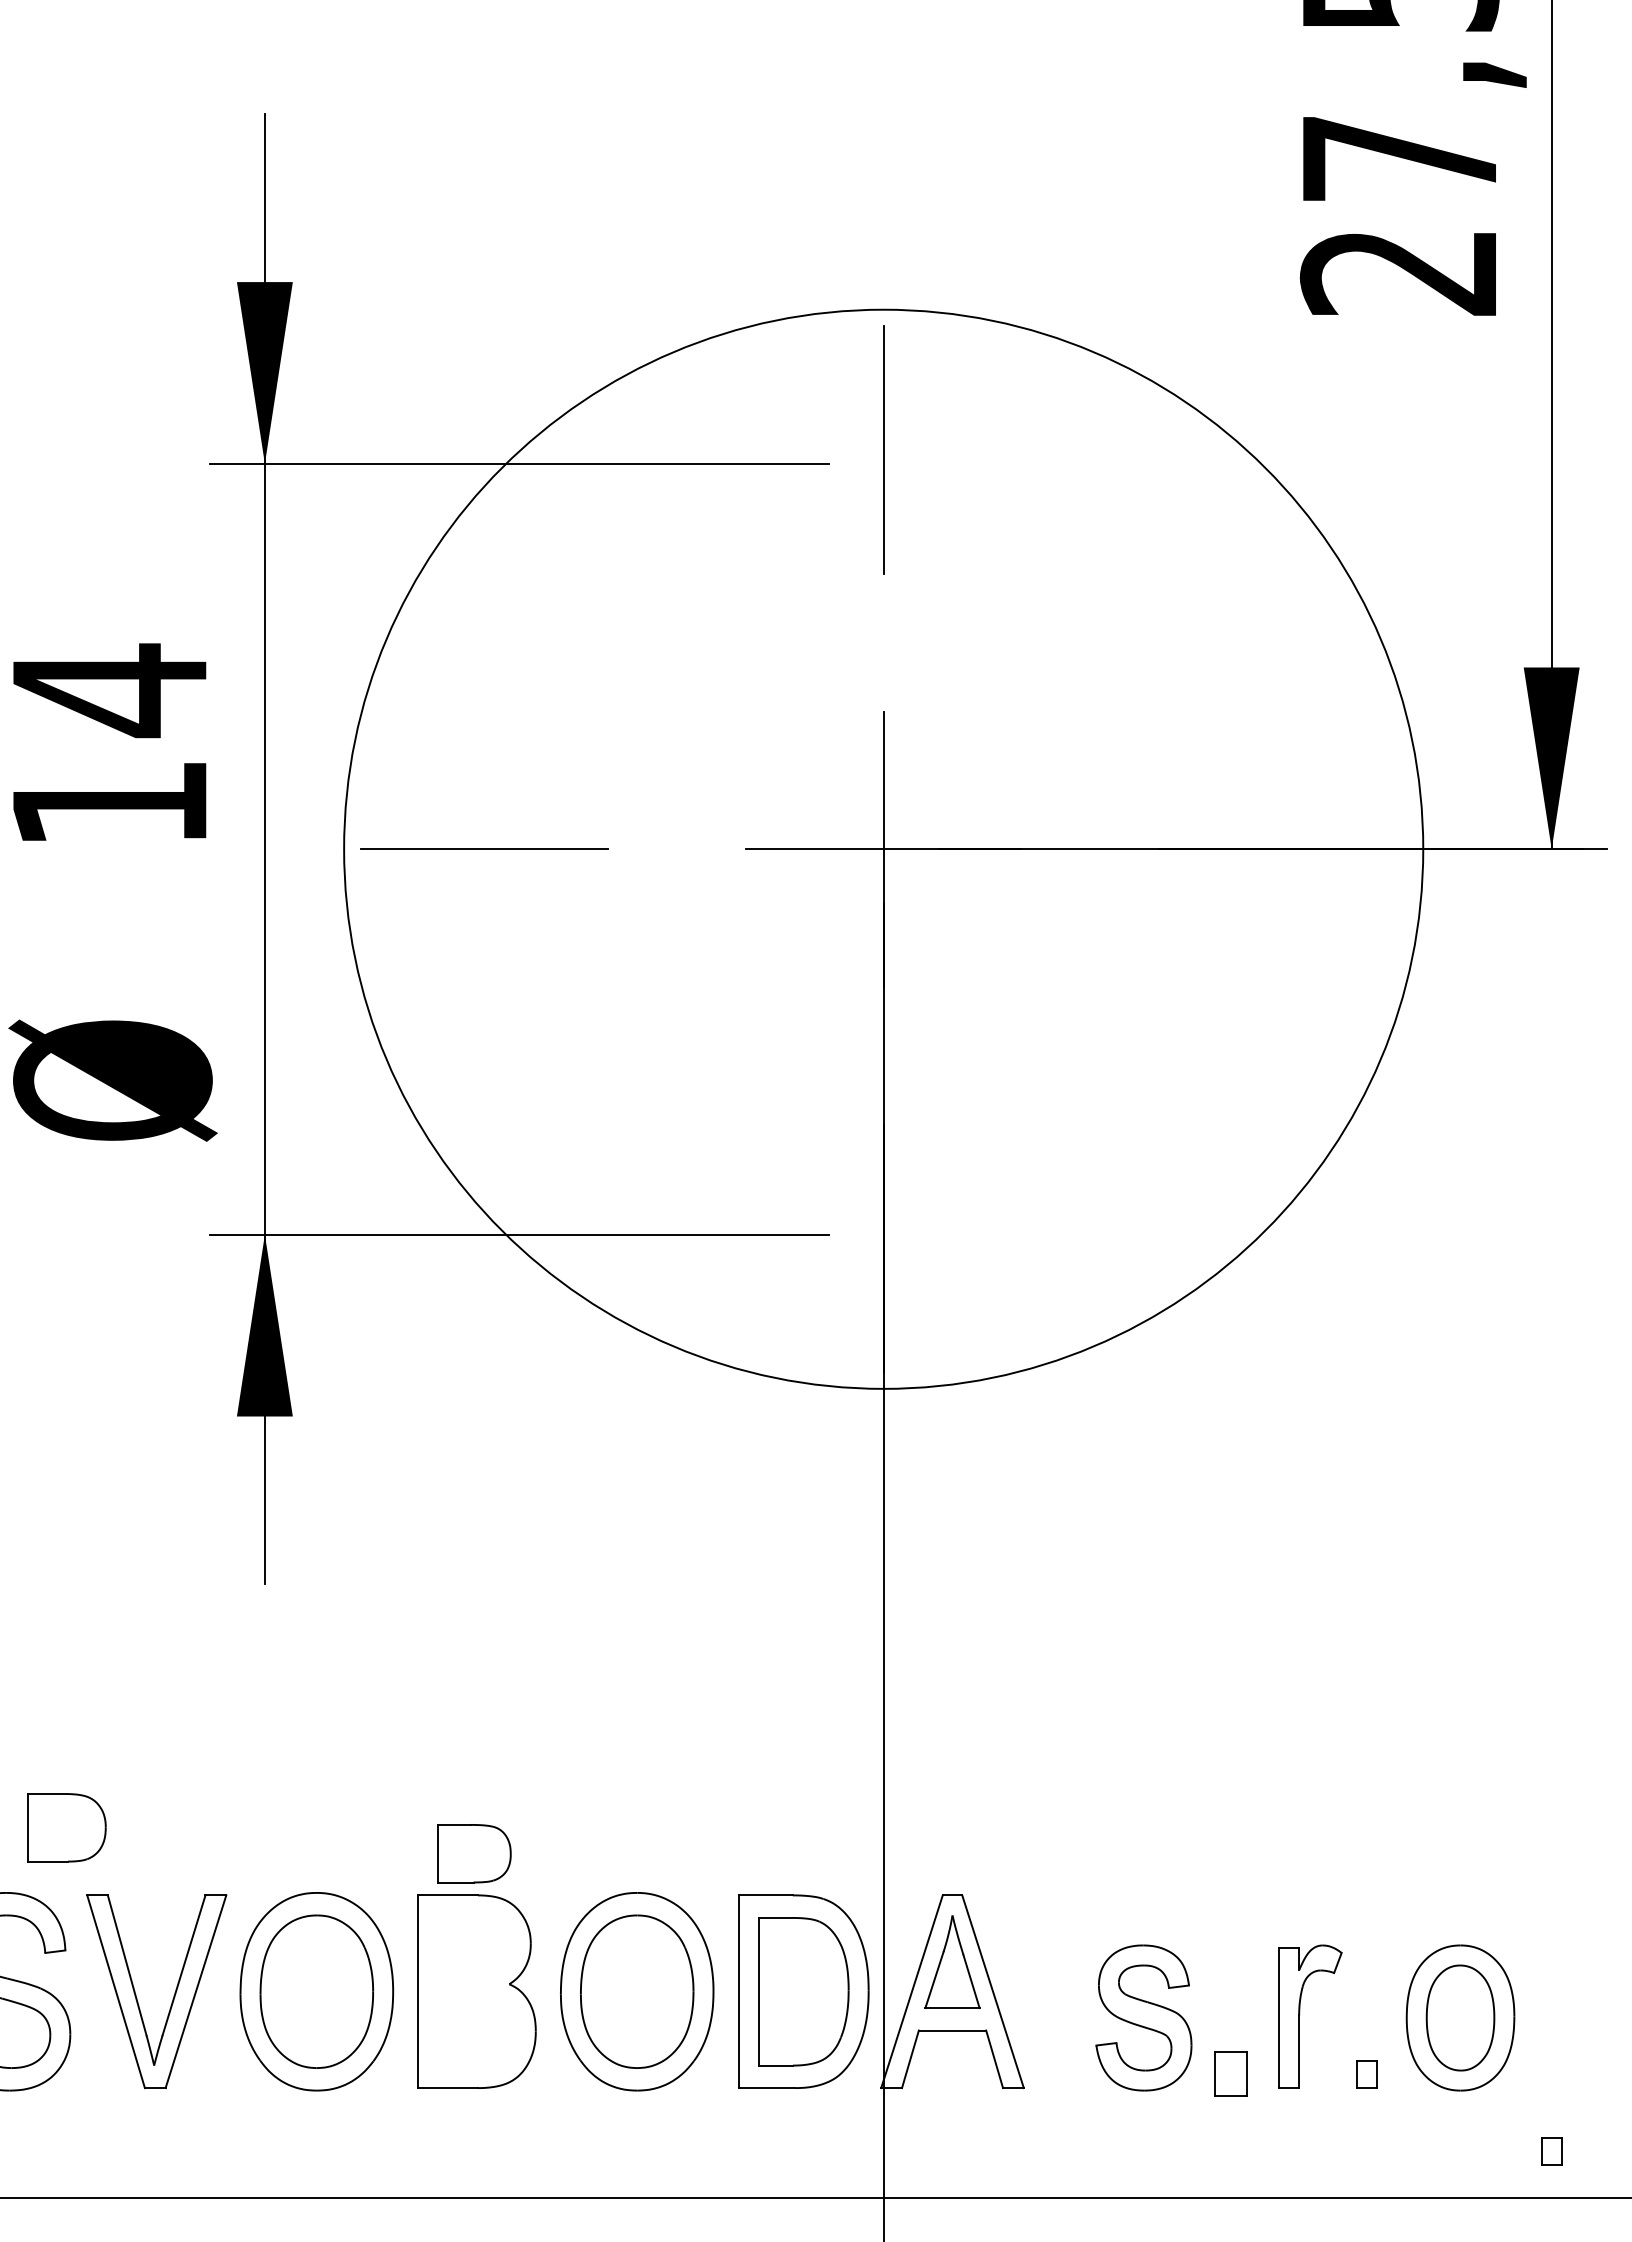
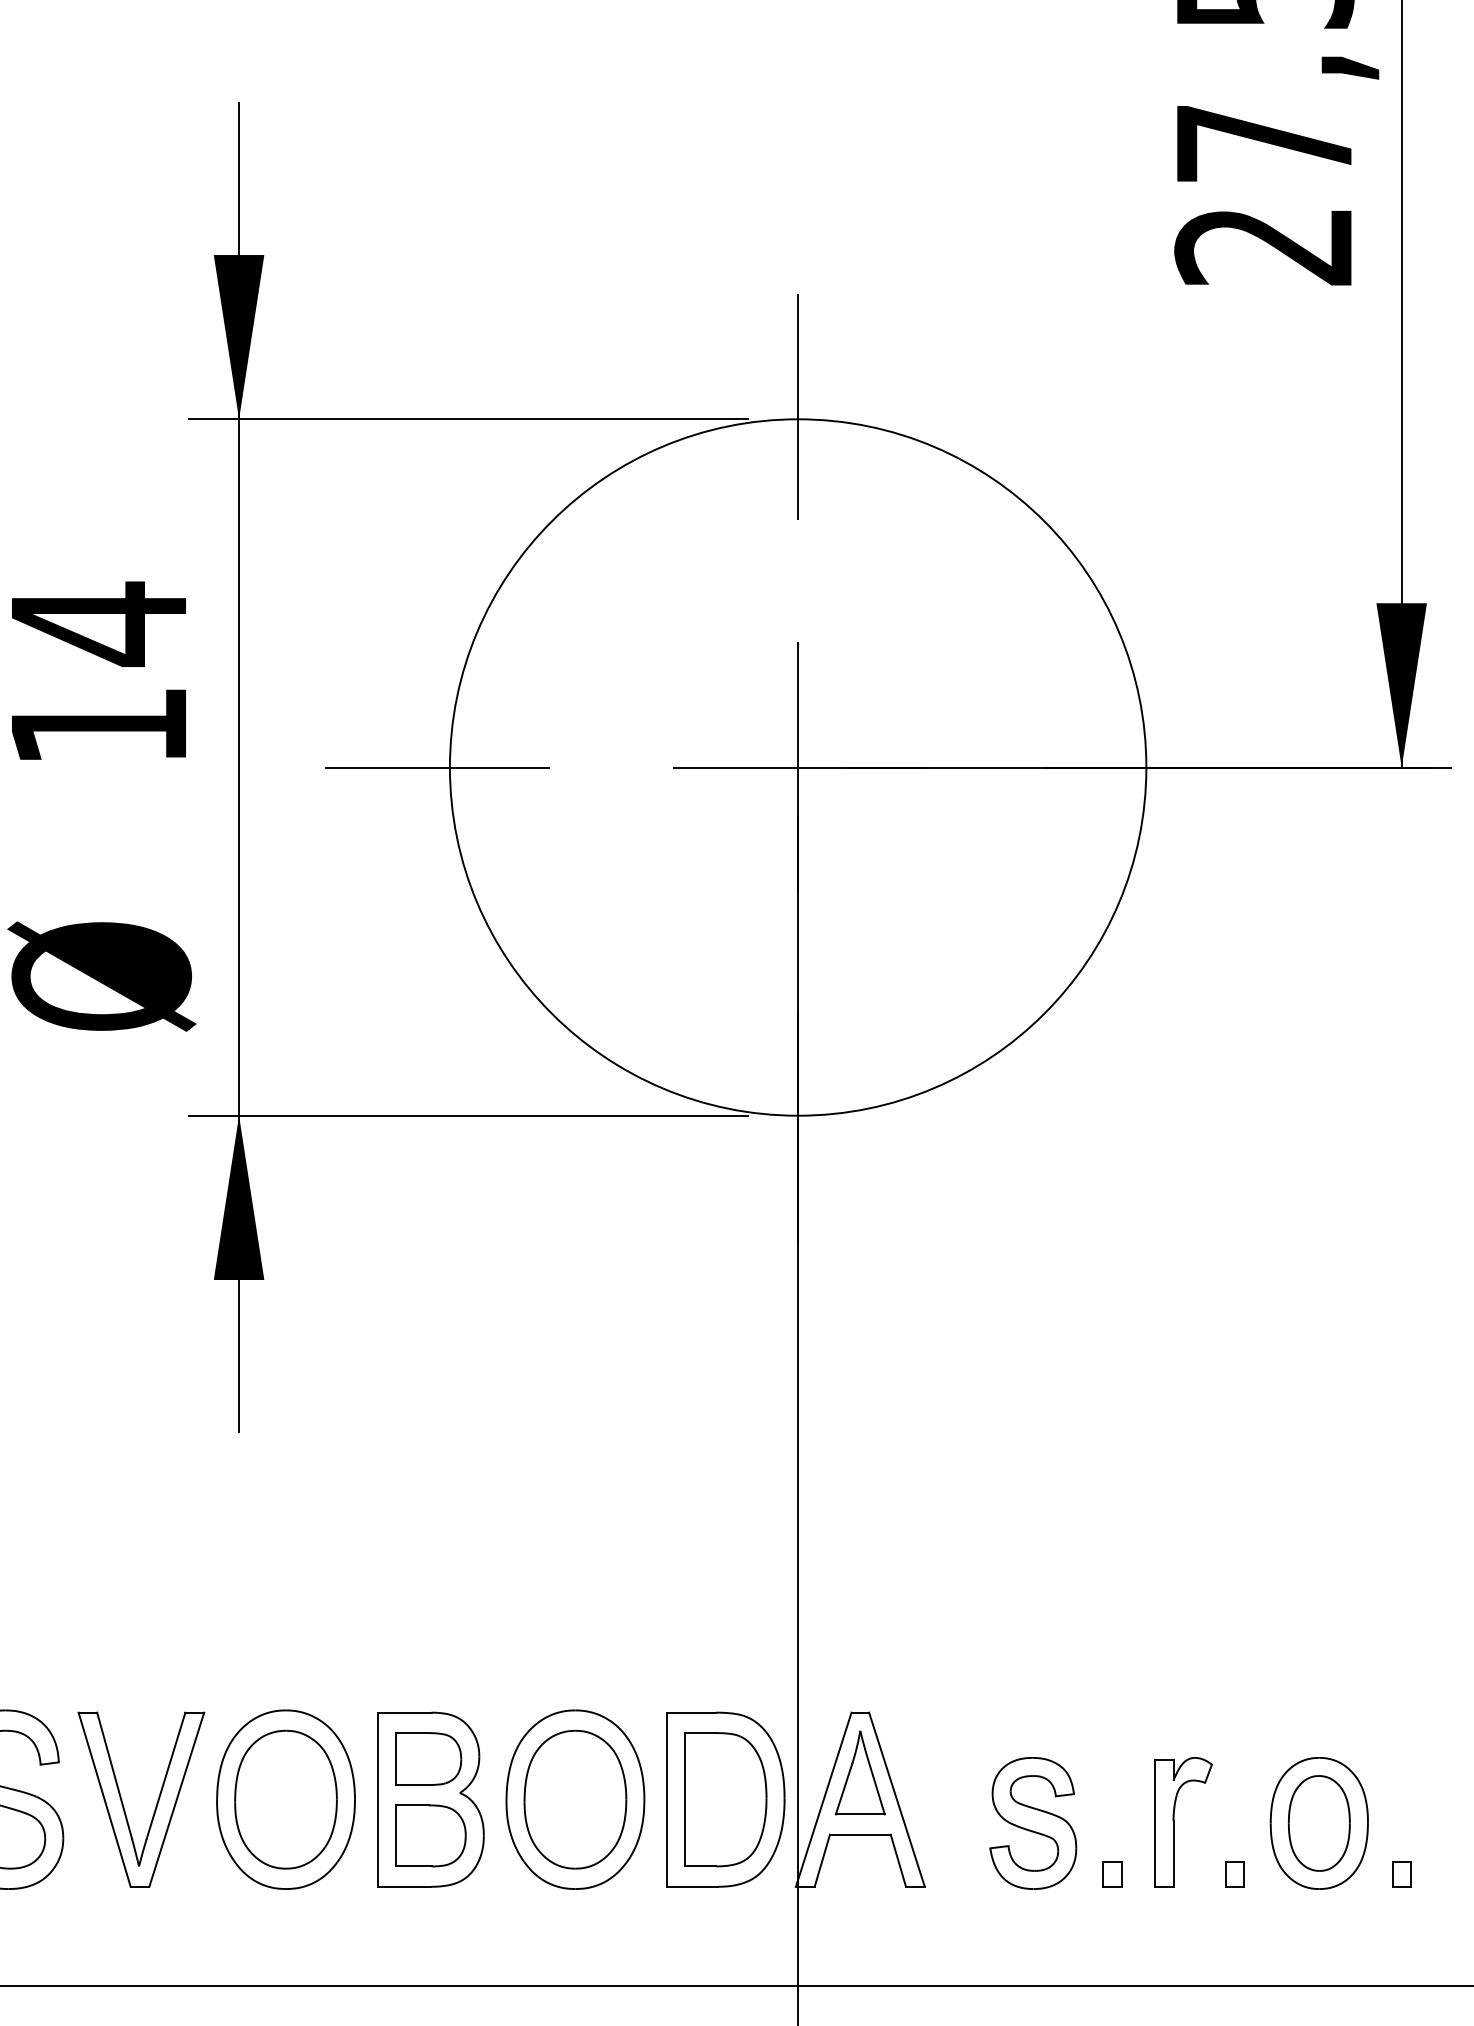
circle: (883, 848) -> (797, 766), size x0.71
part: (66, 1827) -> (430, 1835), moved
part: (474, 1853) -> (428, 1758), moved
part: (1231, 2074) -> (1112, 1874), size x0.62
part: (1551, 2151) -> (1401, 1874), moved

